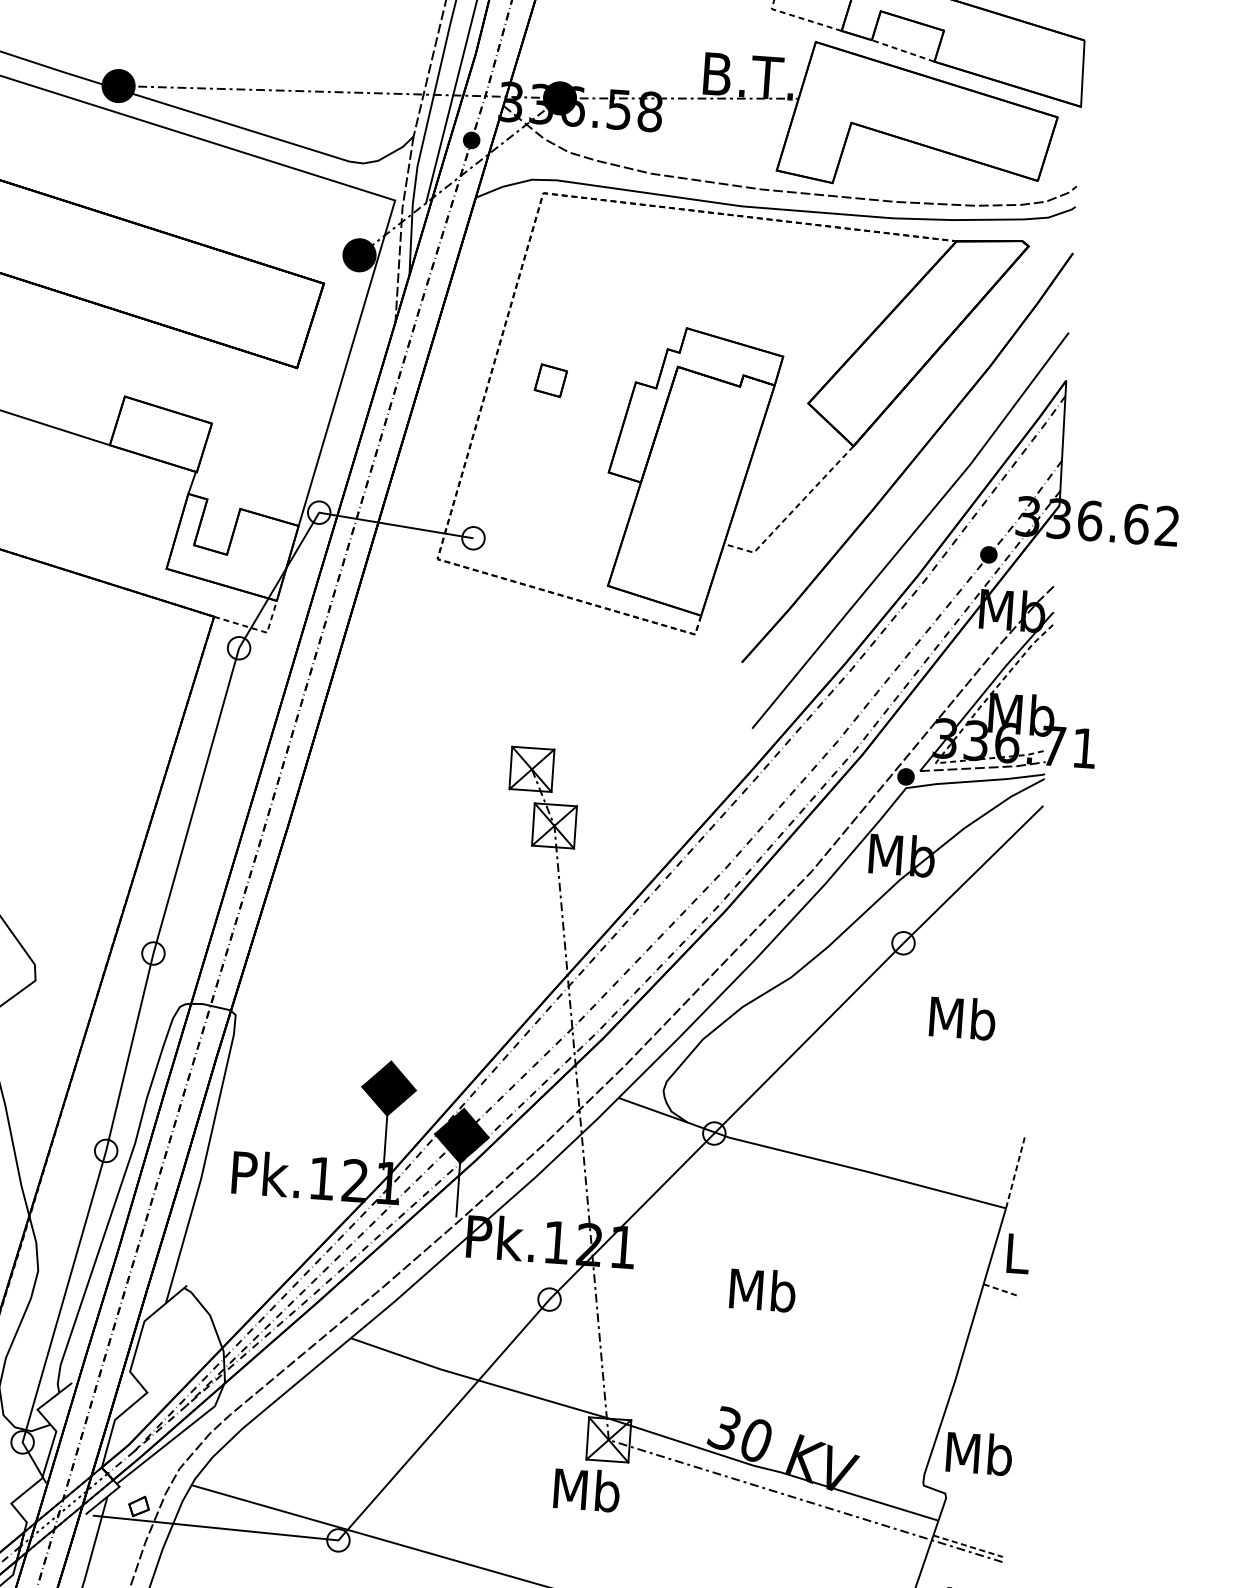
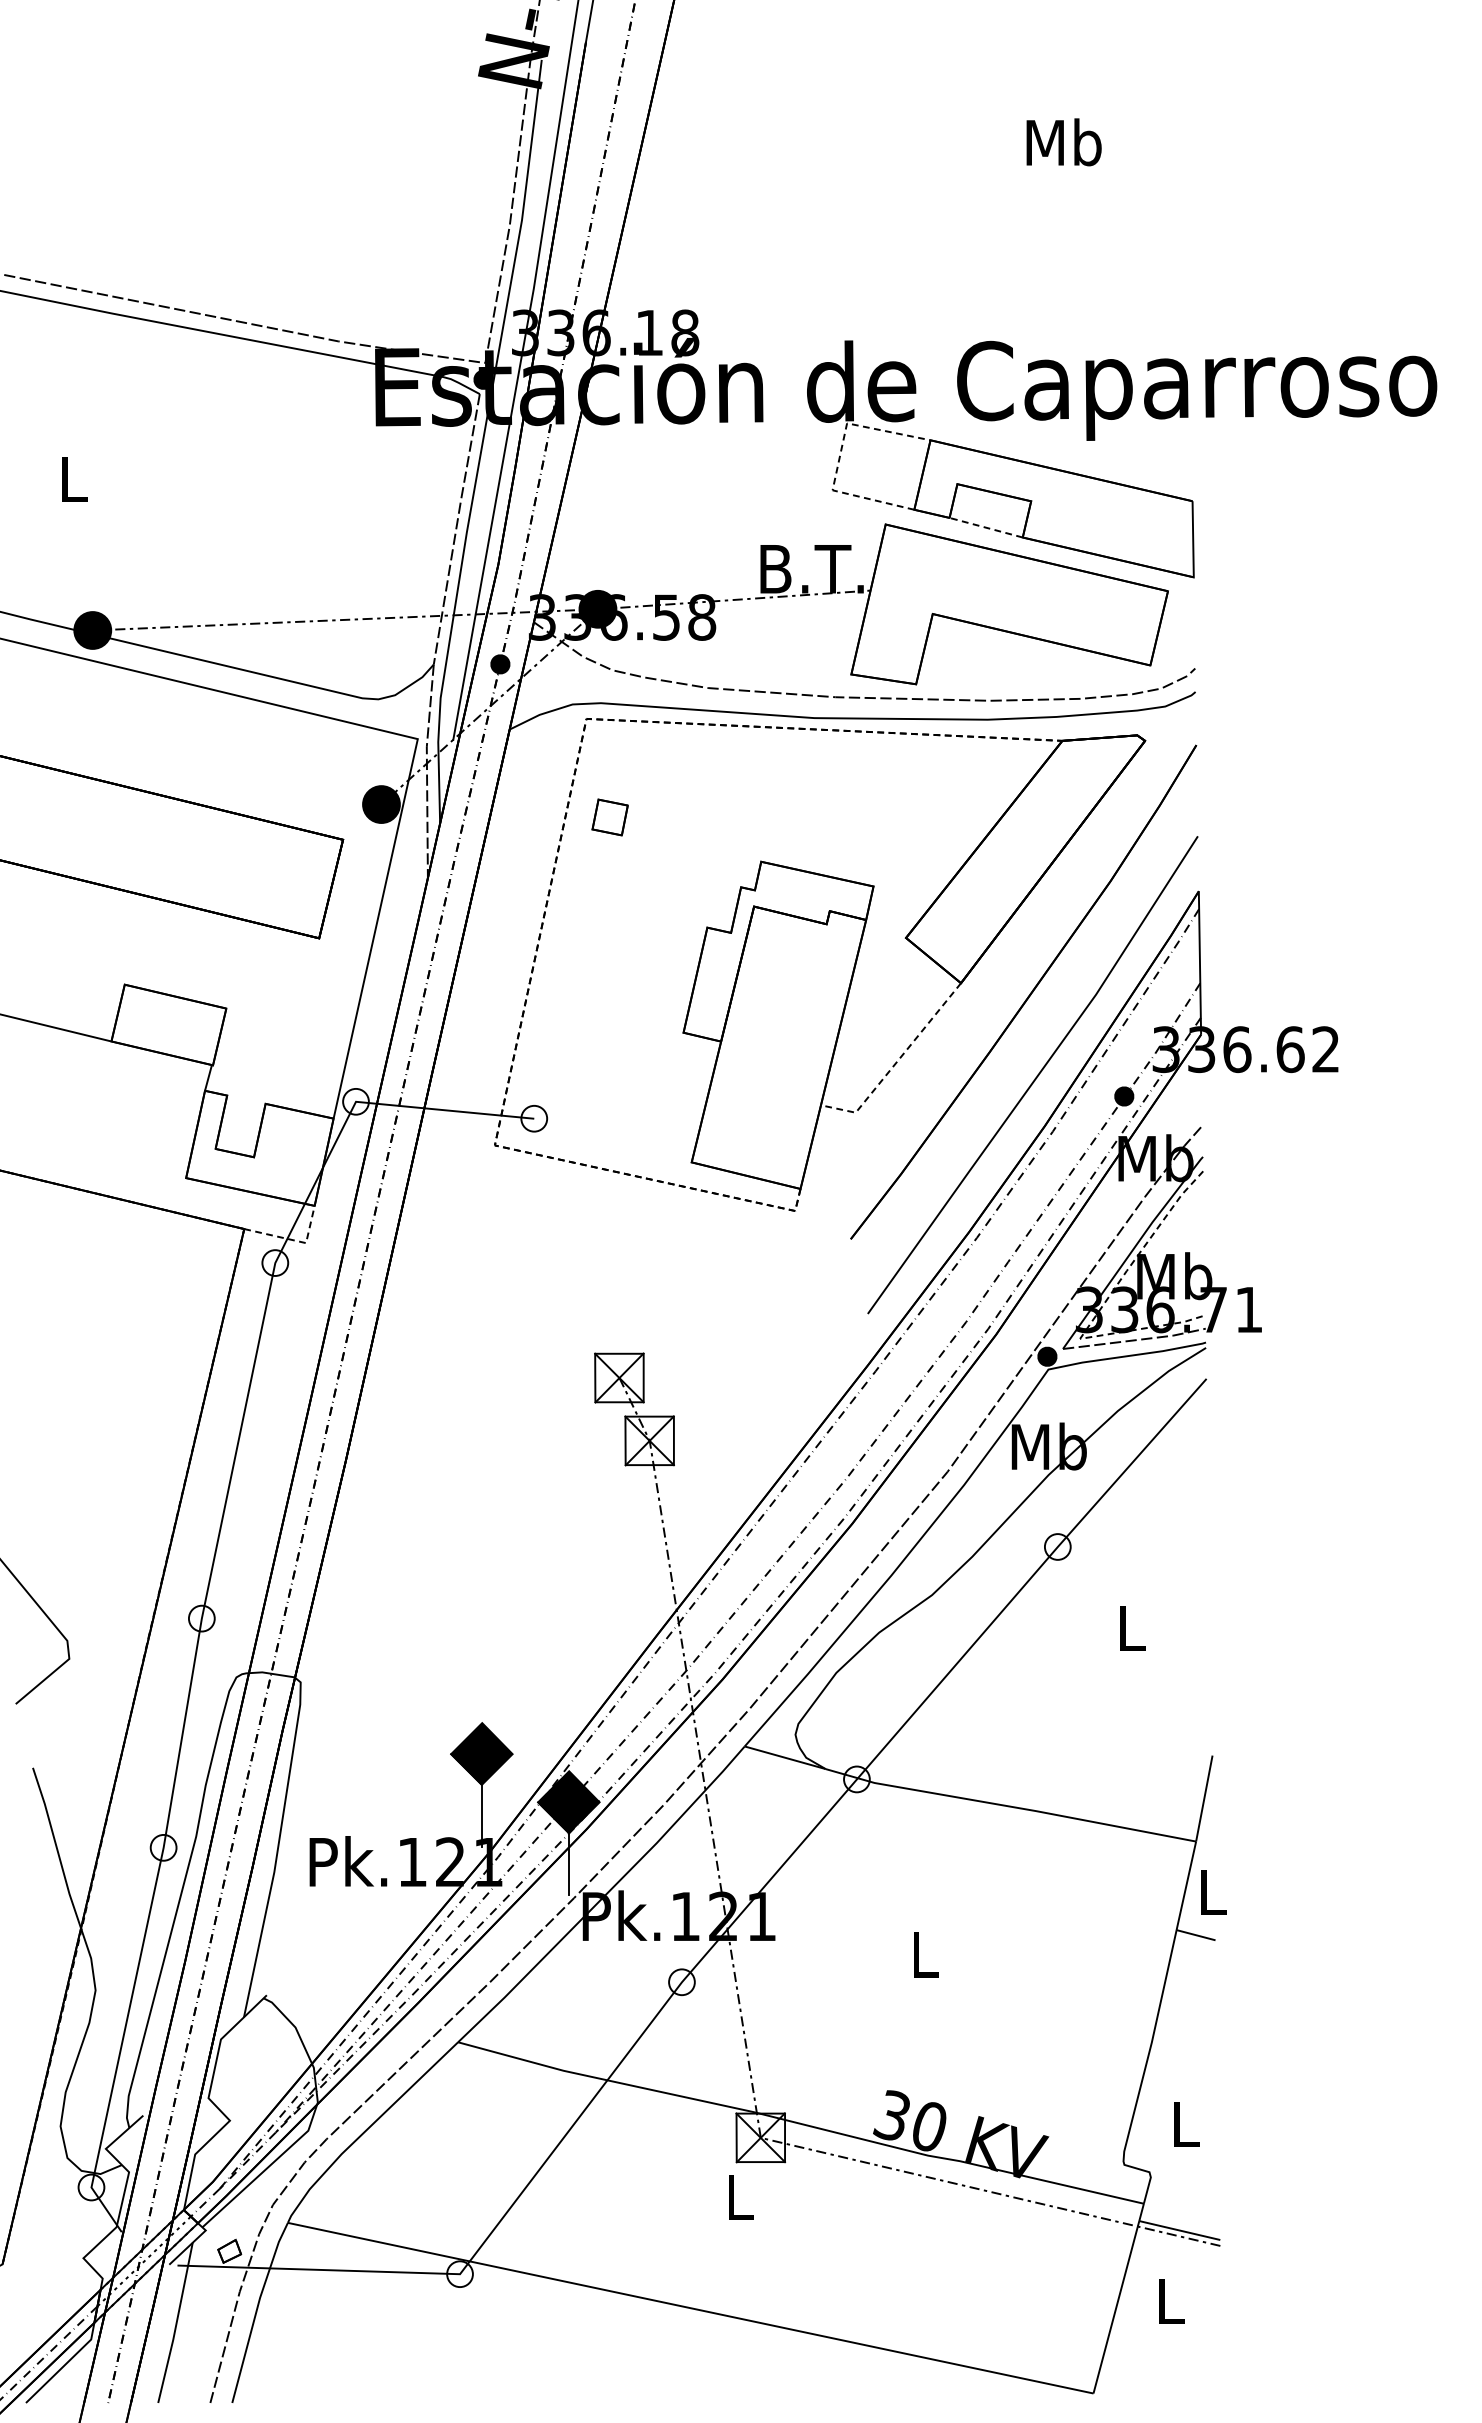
part: (550, 380) -> (609, 817), moved
text: (962, 1017) -> (1131, 1627), Mb -> L
line: (1015, 1171) -> (1204, 1798), dashed -> solid
text: (762, 1290) -> (924, 1954), Mb -> L
line: (1000, 1290) -> (1196, 1935), dashed -> solid
text: (979, 1453) -> (1185, 2123), Mb -> L
text: (586, 1489) -> (739, 2196), Mb -> L
line: (967, 1546) -> (1179, 2230), dashed -> solid

